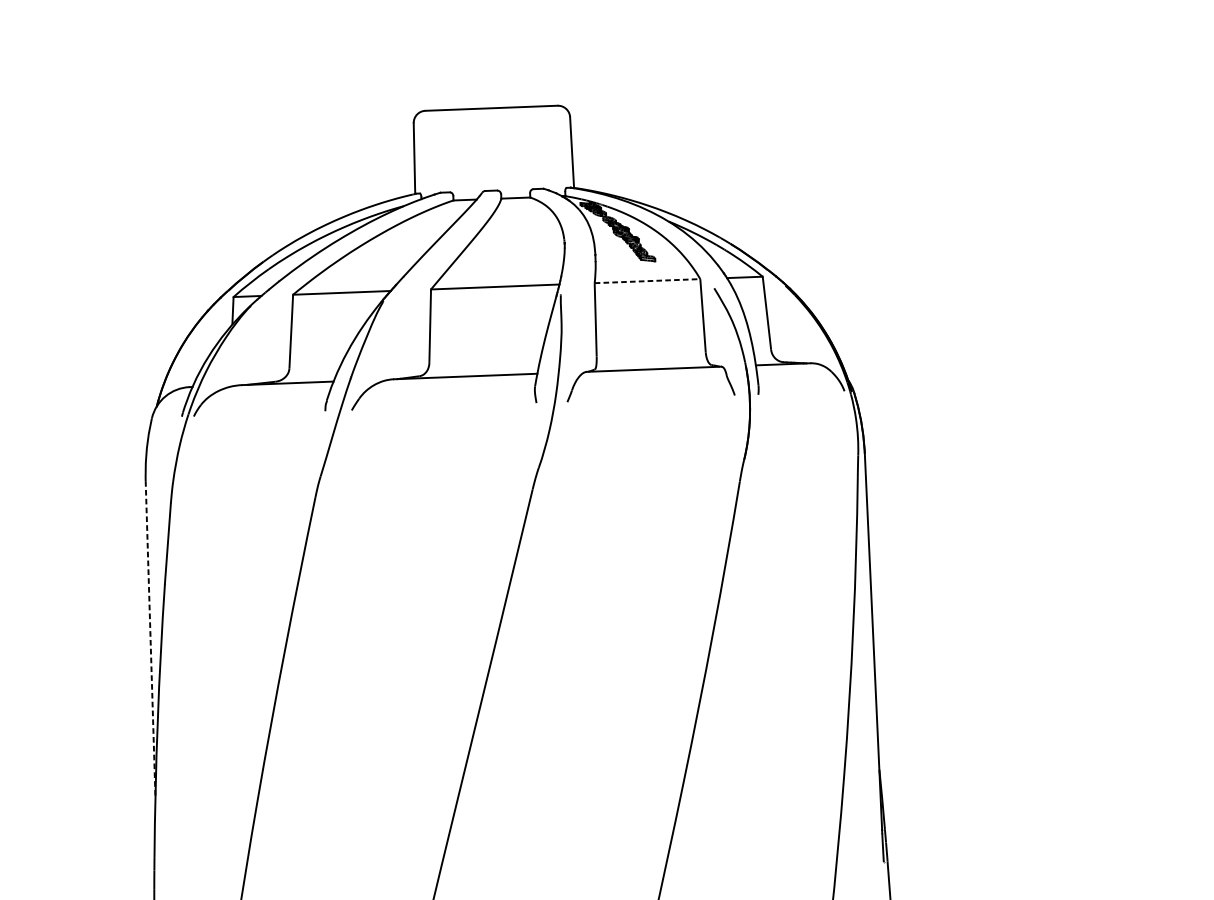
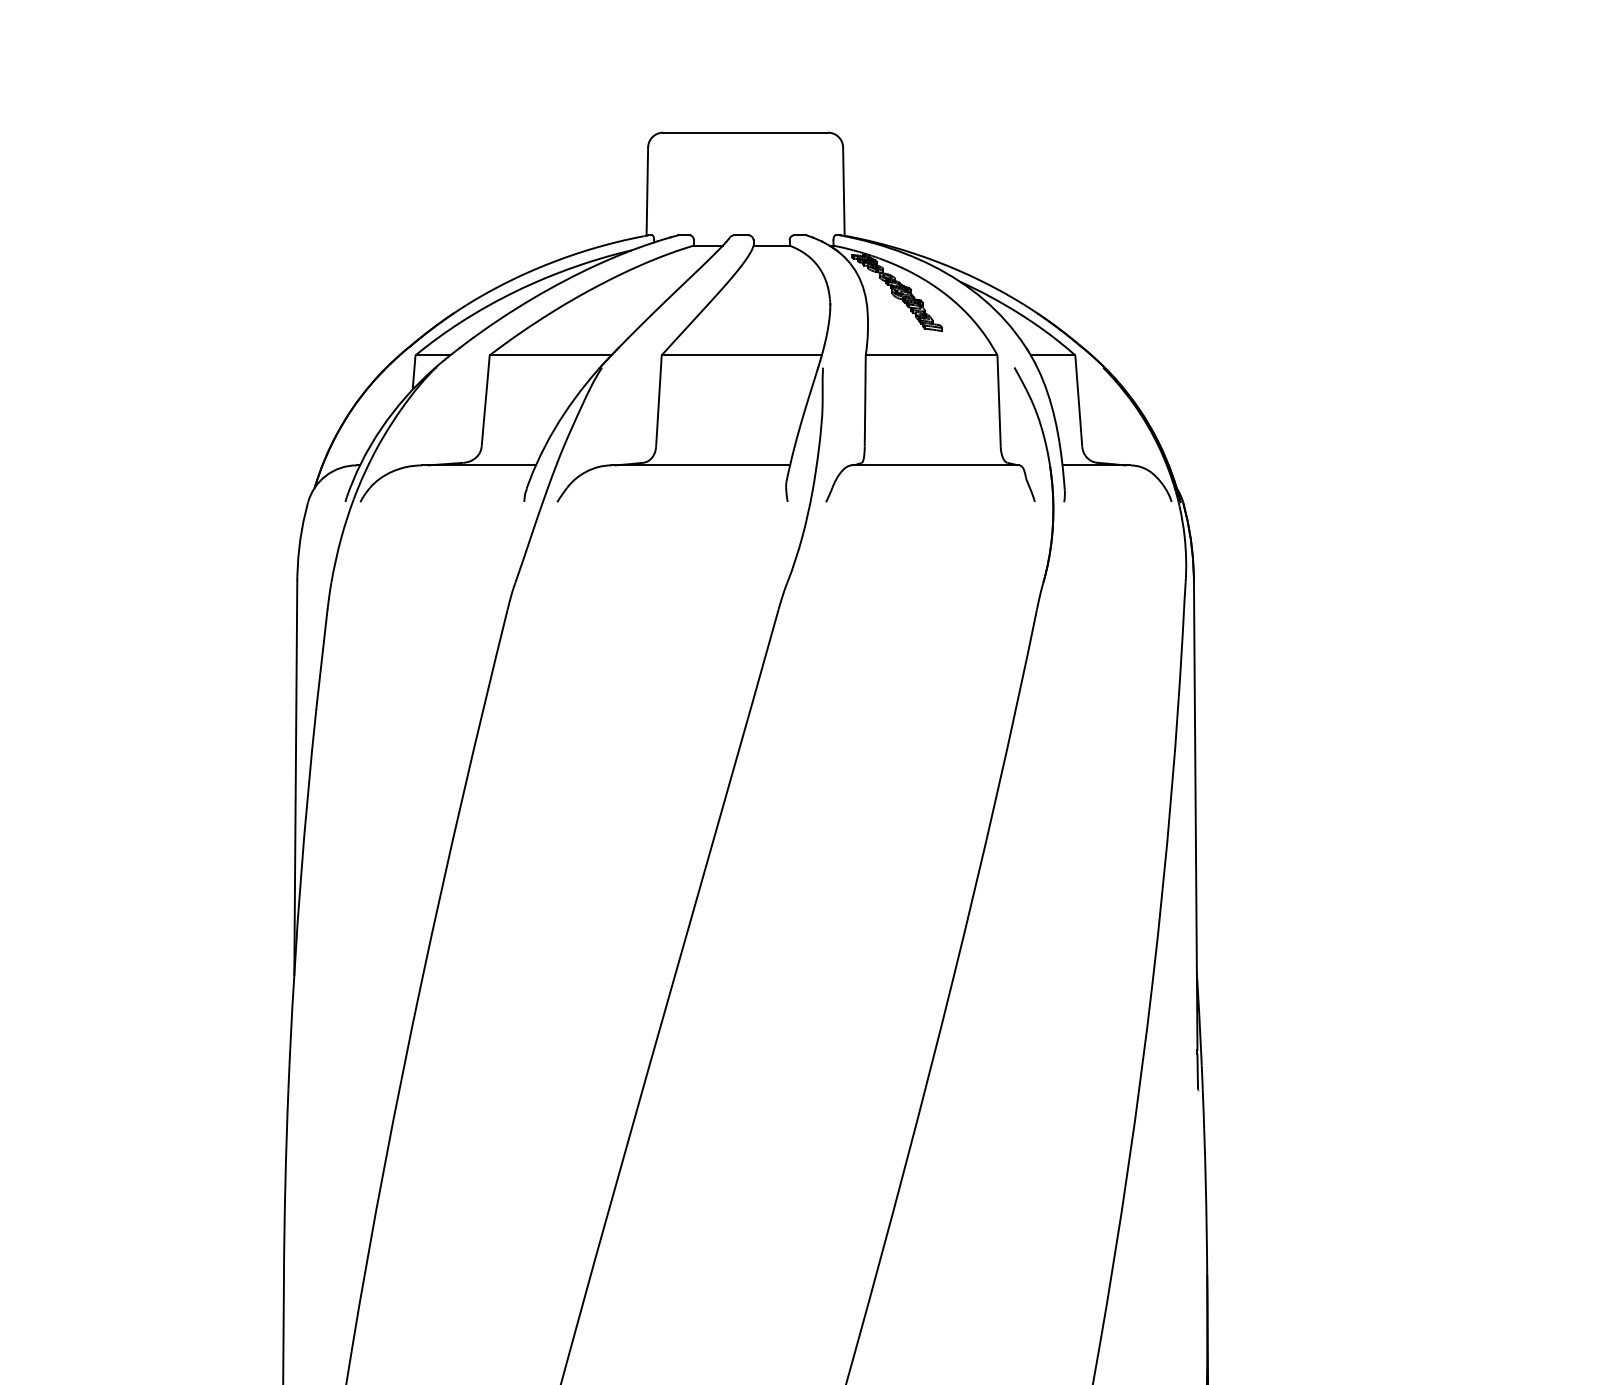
line: (647, 281) -> (931, 355), dashed -> solid
line: (150, 640) -> (295, 778), dashed -> solid

